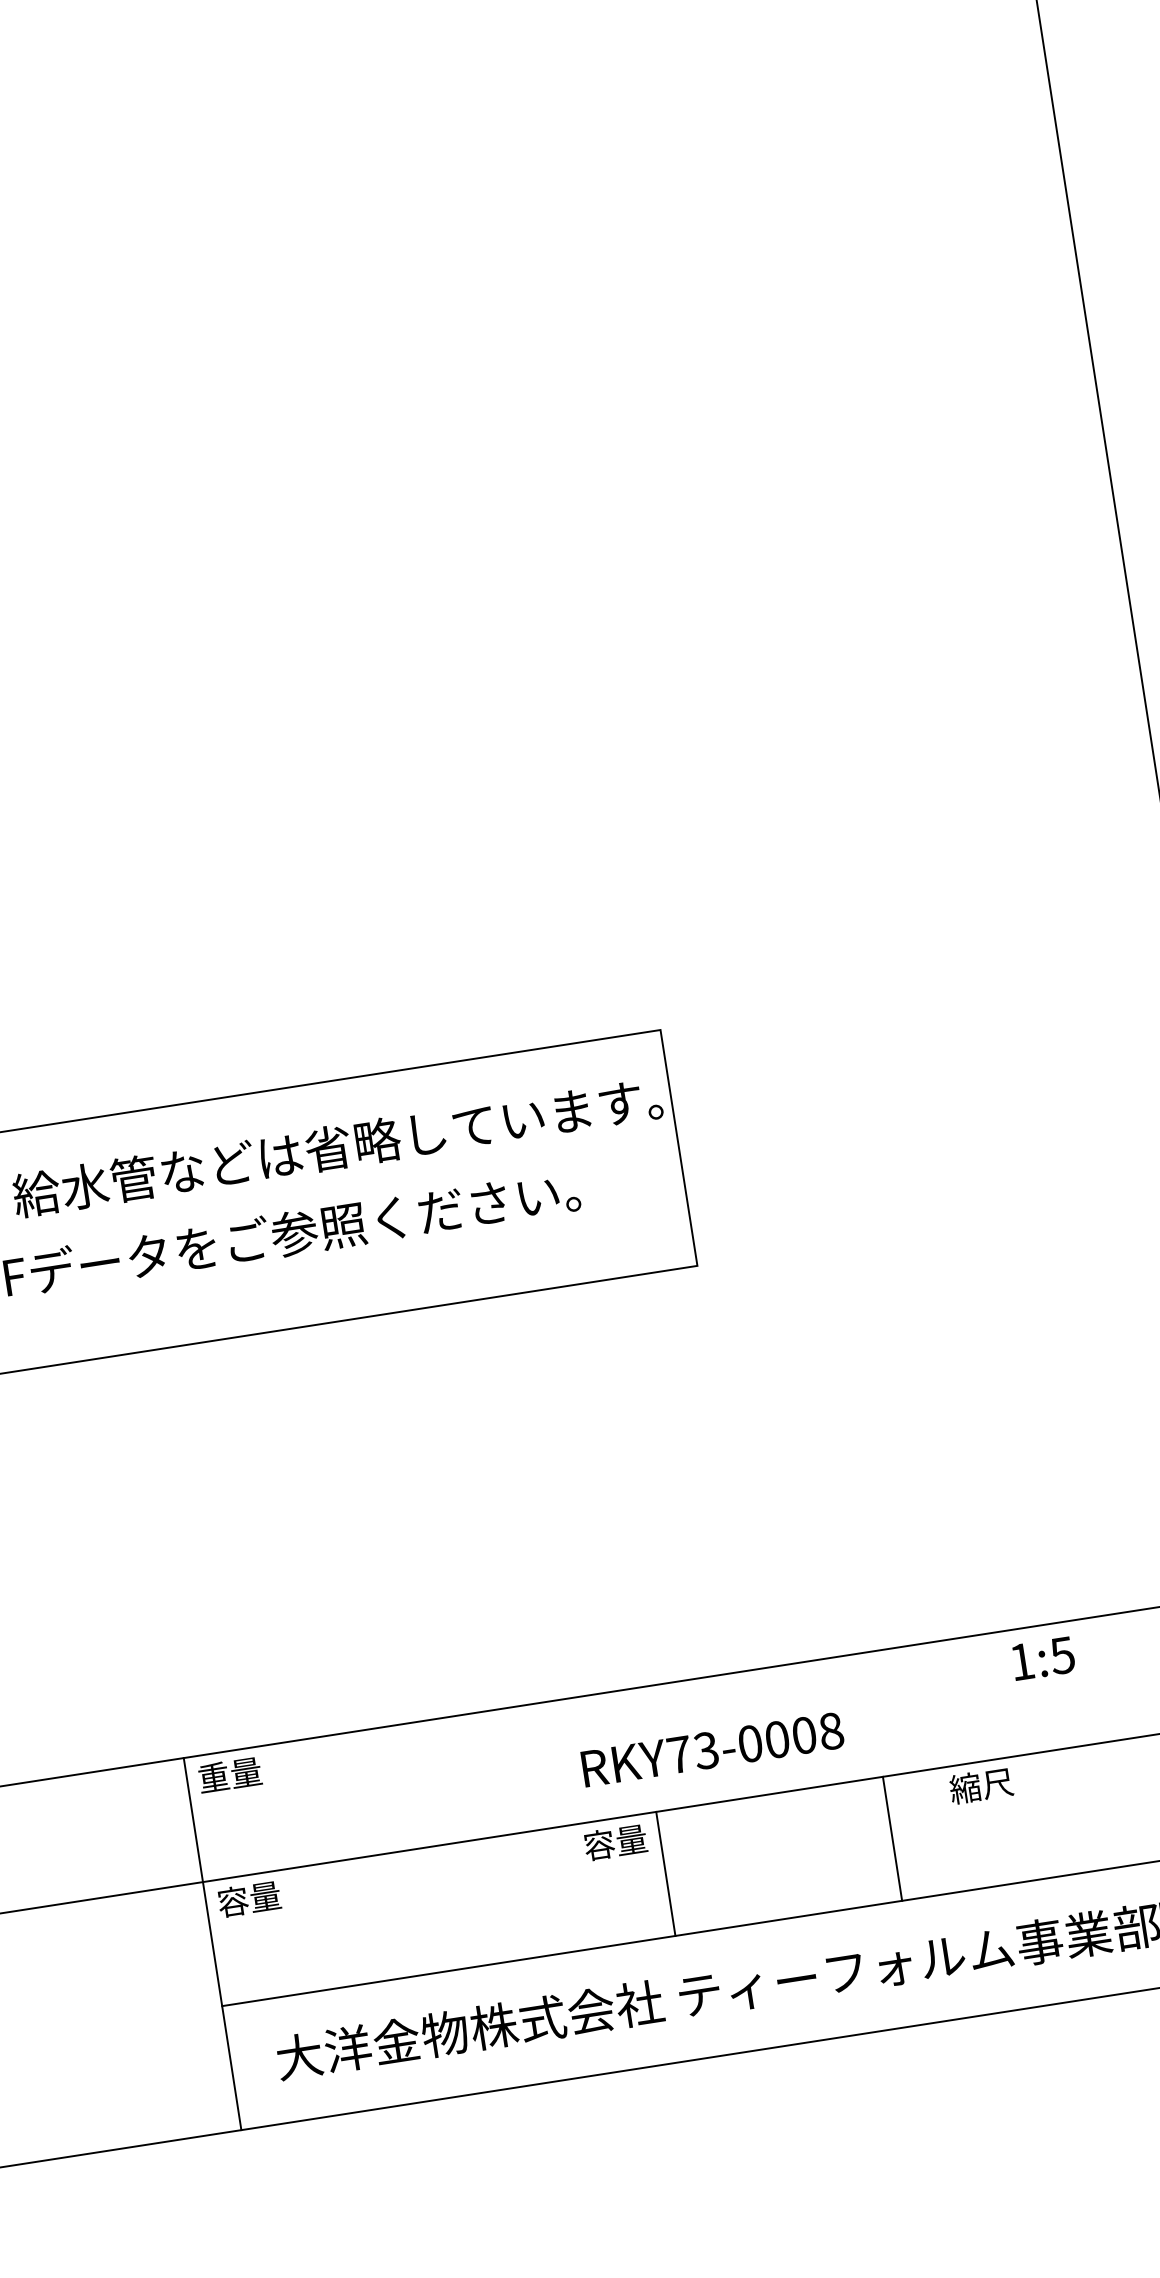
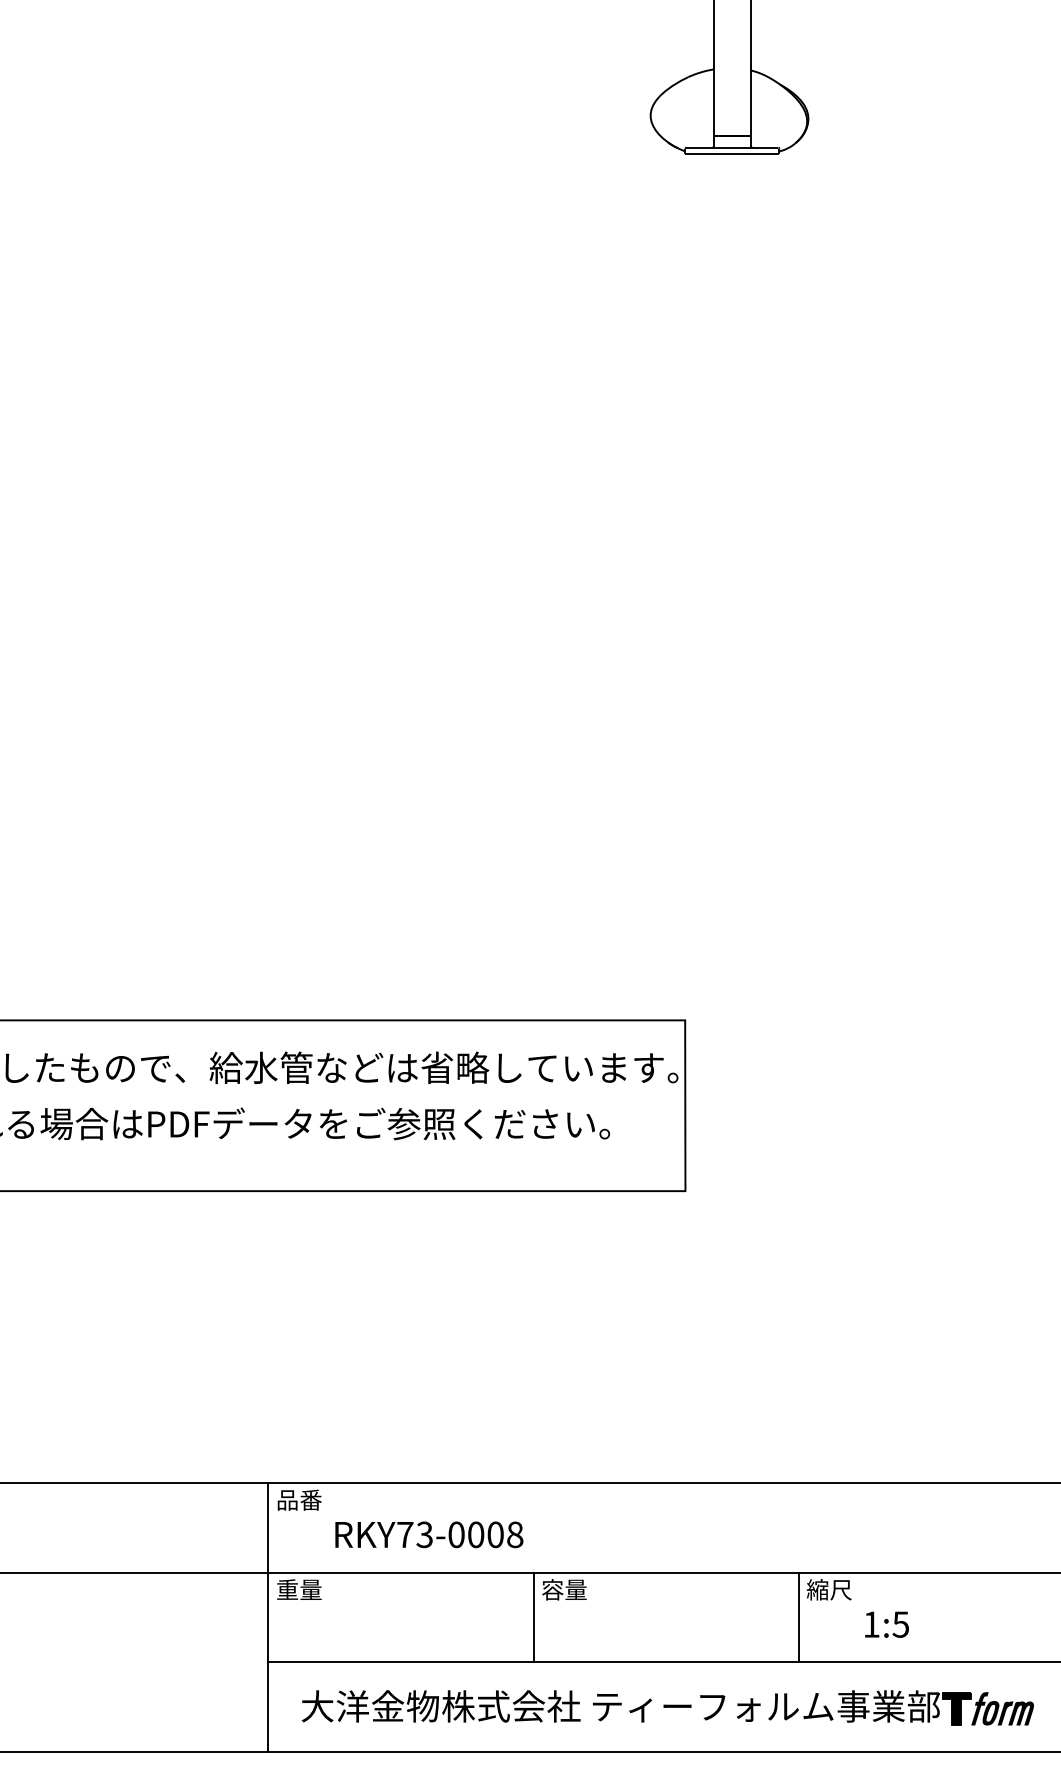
text: (1042, 1658) -> (886, 1624), moved
text: (712, 1749) -> (429, 1534), moved
text: (230, 1774) -> (299, 1499), 重量 -> 品番
line: (892, 1838) -> (798, 1617), moved
line: (665, 1873) -> (533, 1617), moved
text: (232, 1901) -> (287, 1589), 容量 -> 重量

